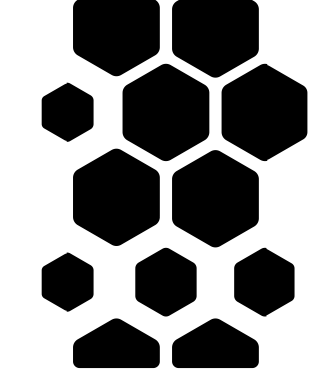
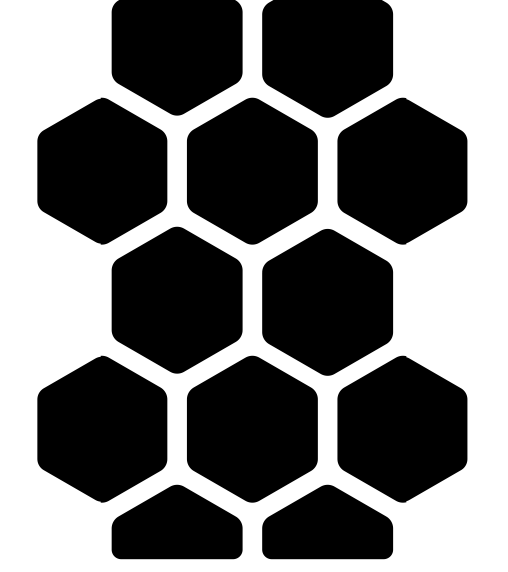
part: (67, 111) -> (102, 169), size x1.67
part: (67, 281) -> (102, 428), size x1.67
part: (165, 281) -> (251, 428), size x1.43
part: (264, 281) -> (402, 428), size x1.43

